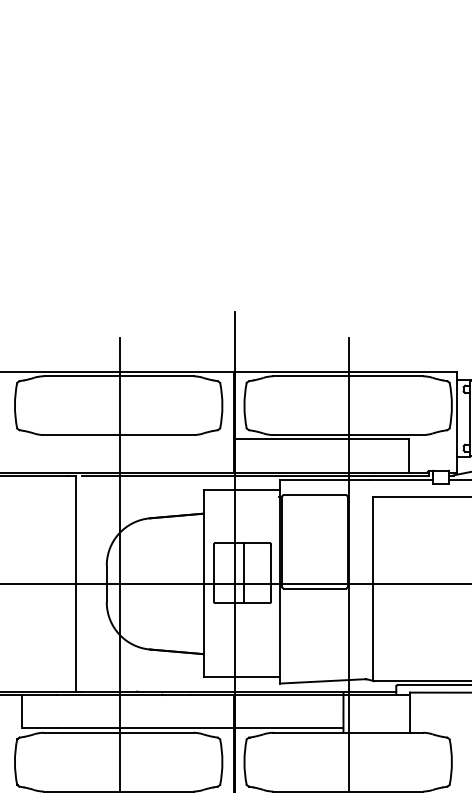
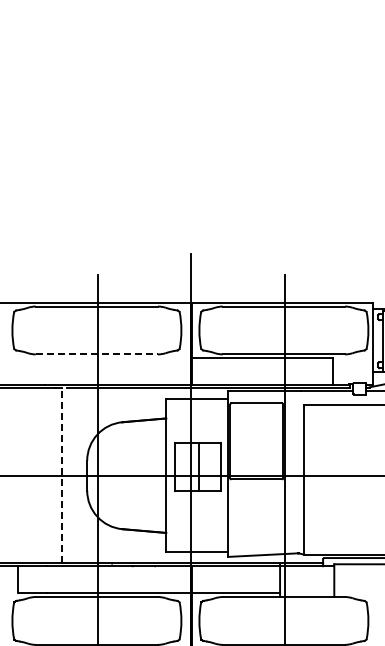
line: (119, 435) -> (97, 354), solid -> dashed
line: (75, 583) -> (61, 475), solid -> dashed

